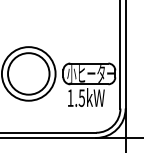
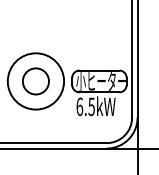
circle: (28, 73) -> (35, 81), size x0.6
text: (70, 97) -> (79, 106), 1.5kW -> 6.5kW

